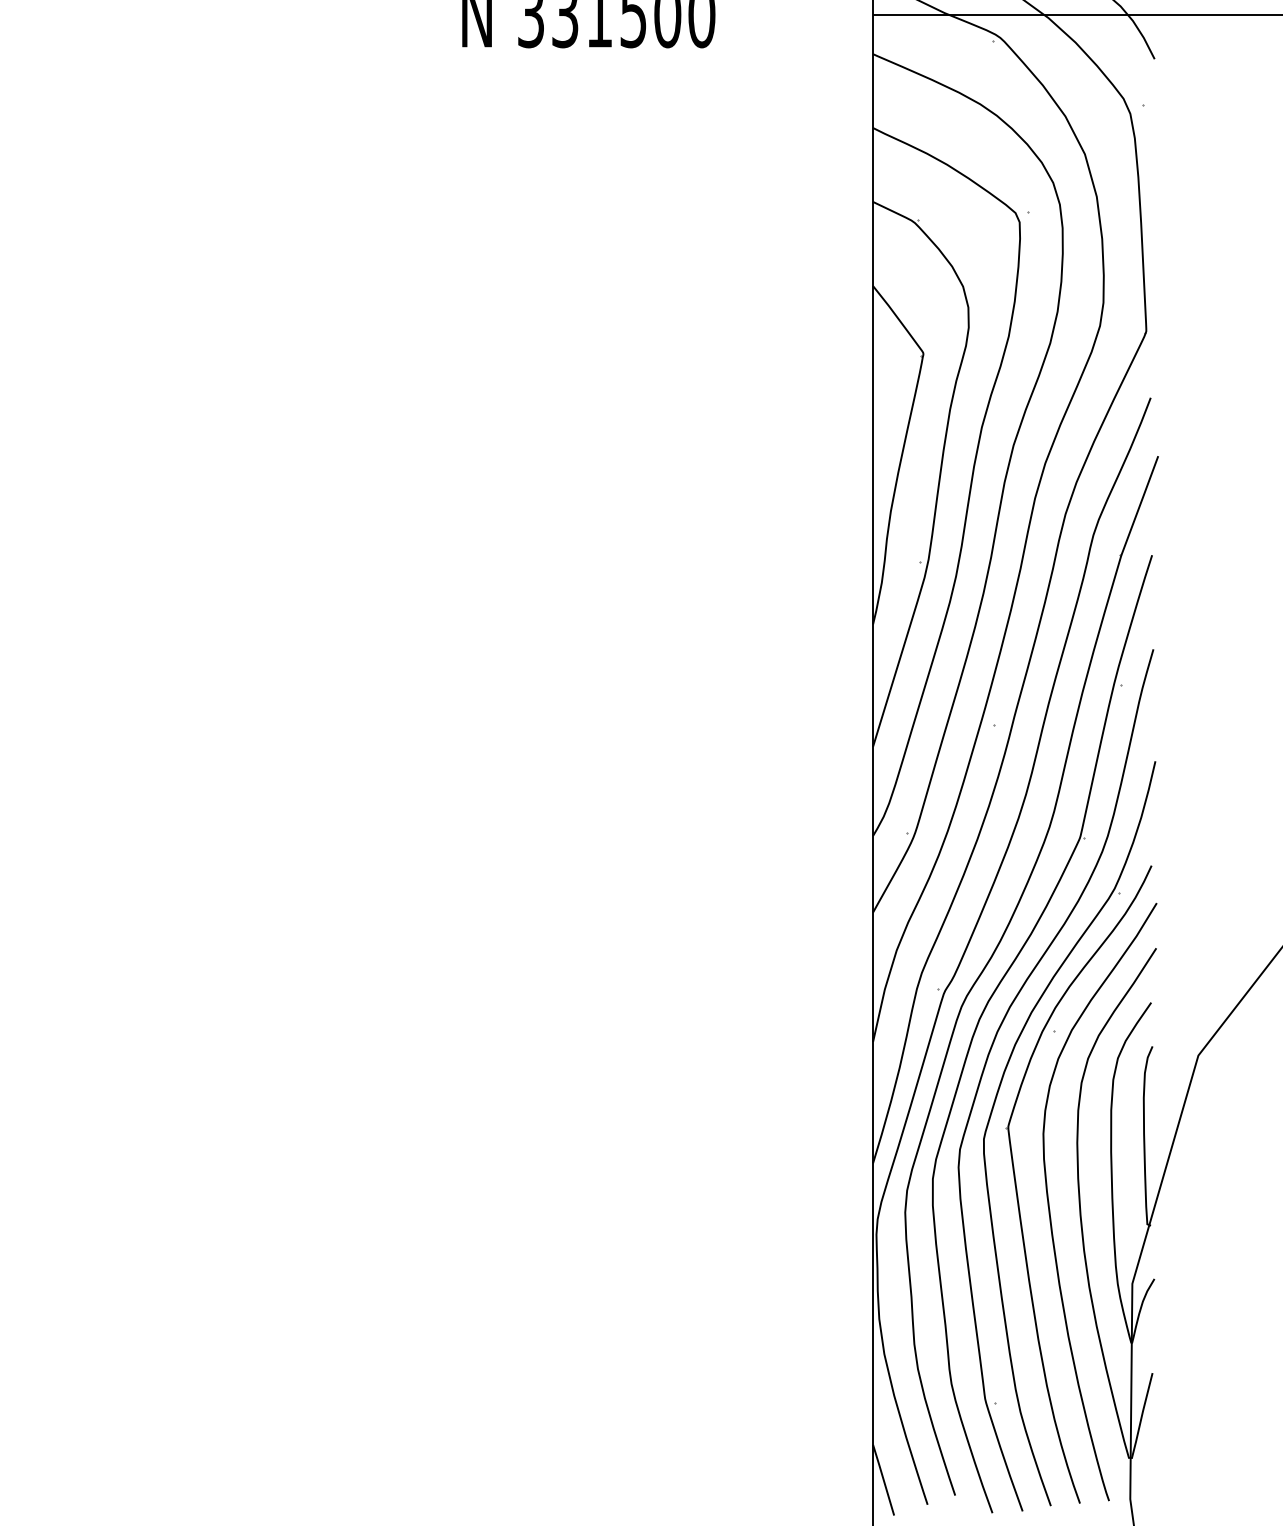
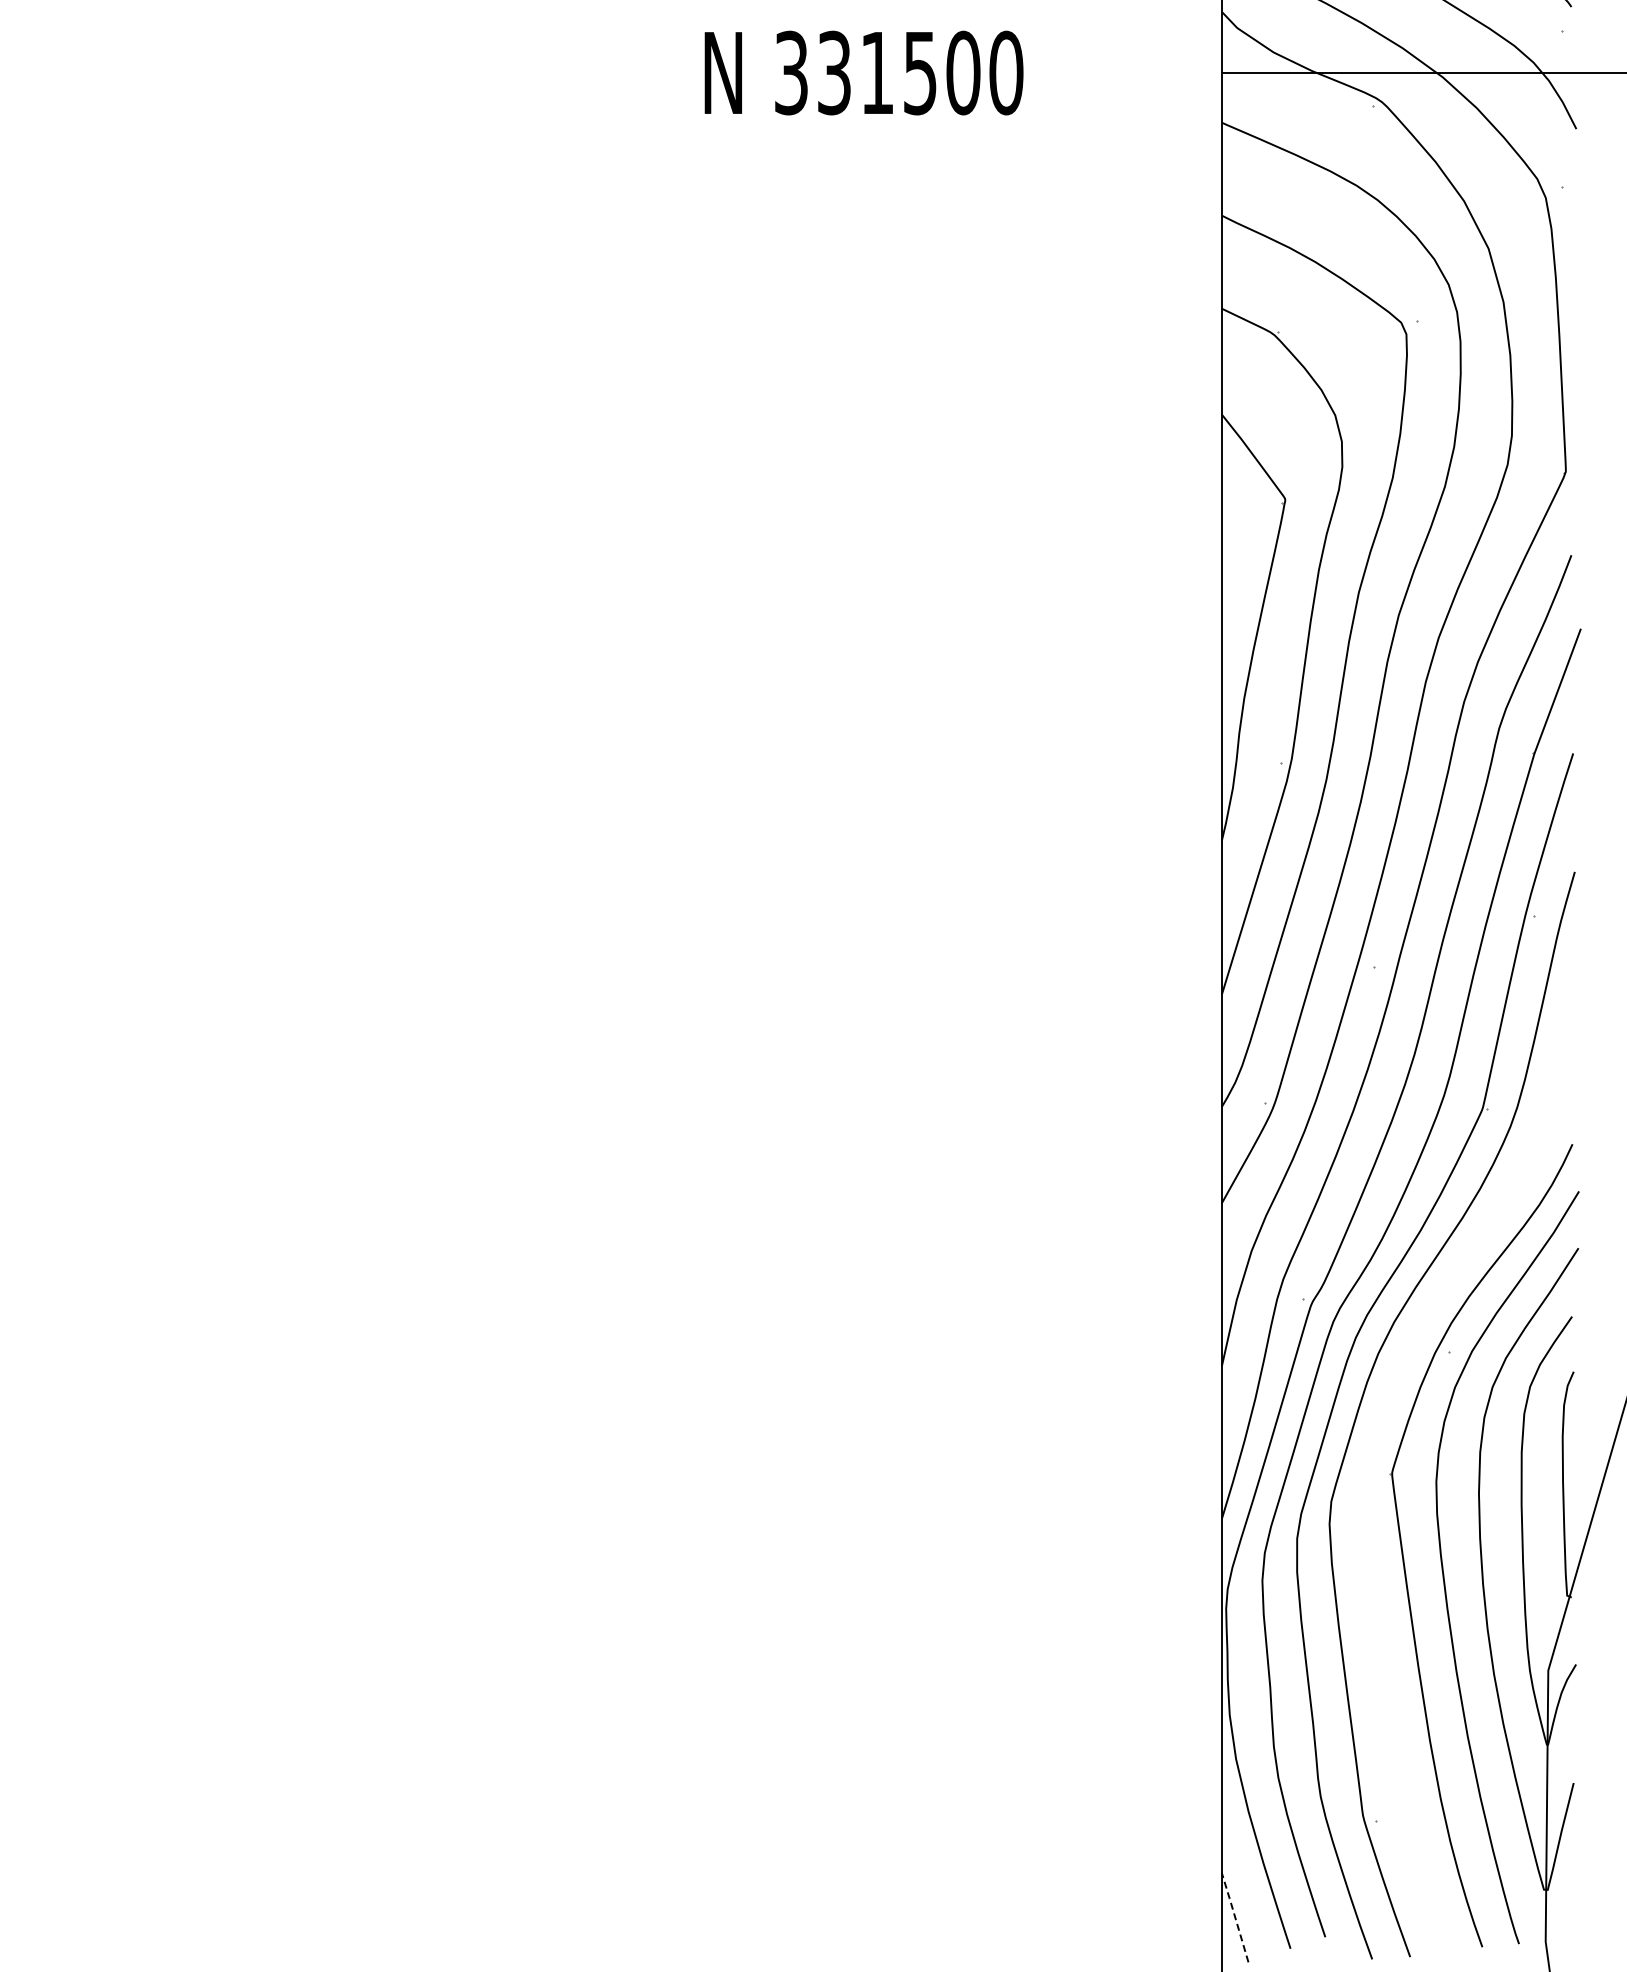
part: (993, 1108) -> (1373, 1450), removed
line: (883, 1479) -> (1235, 1916), solid -> dashed

